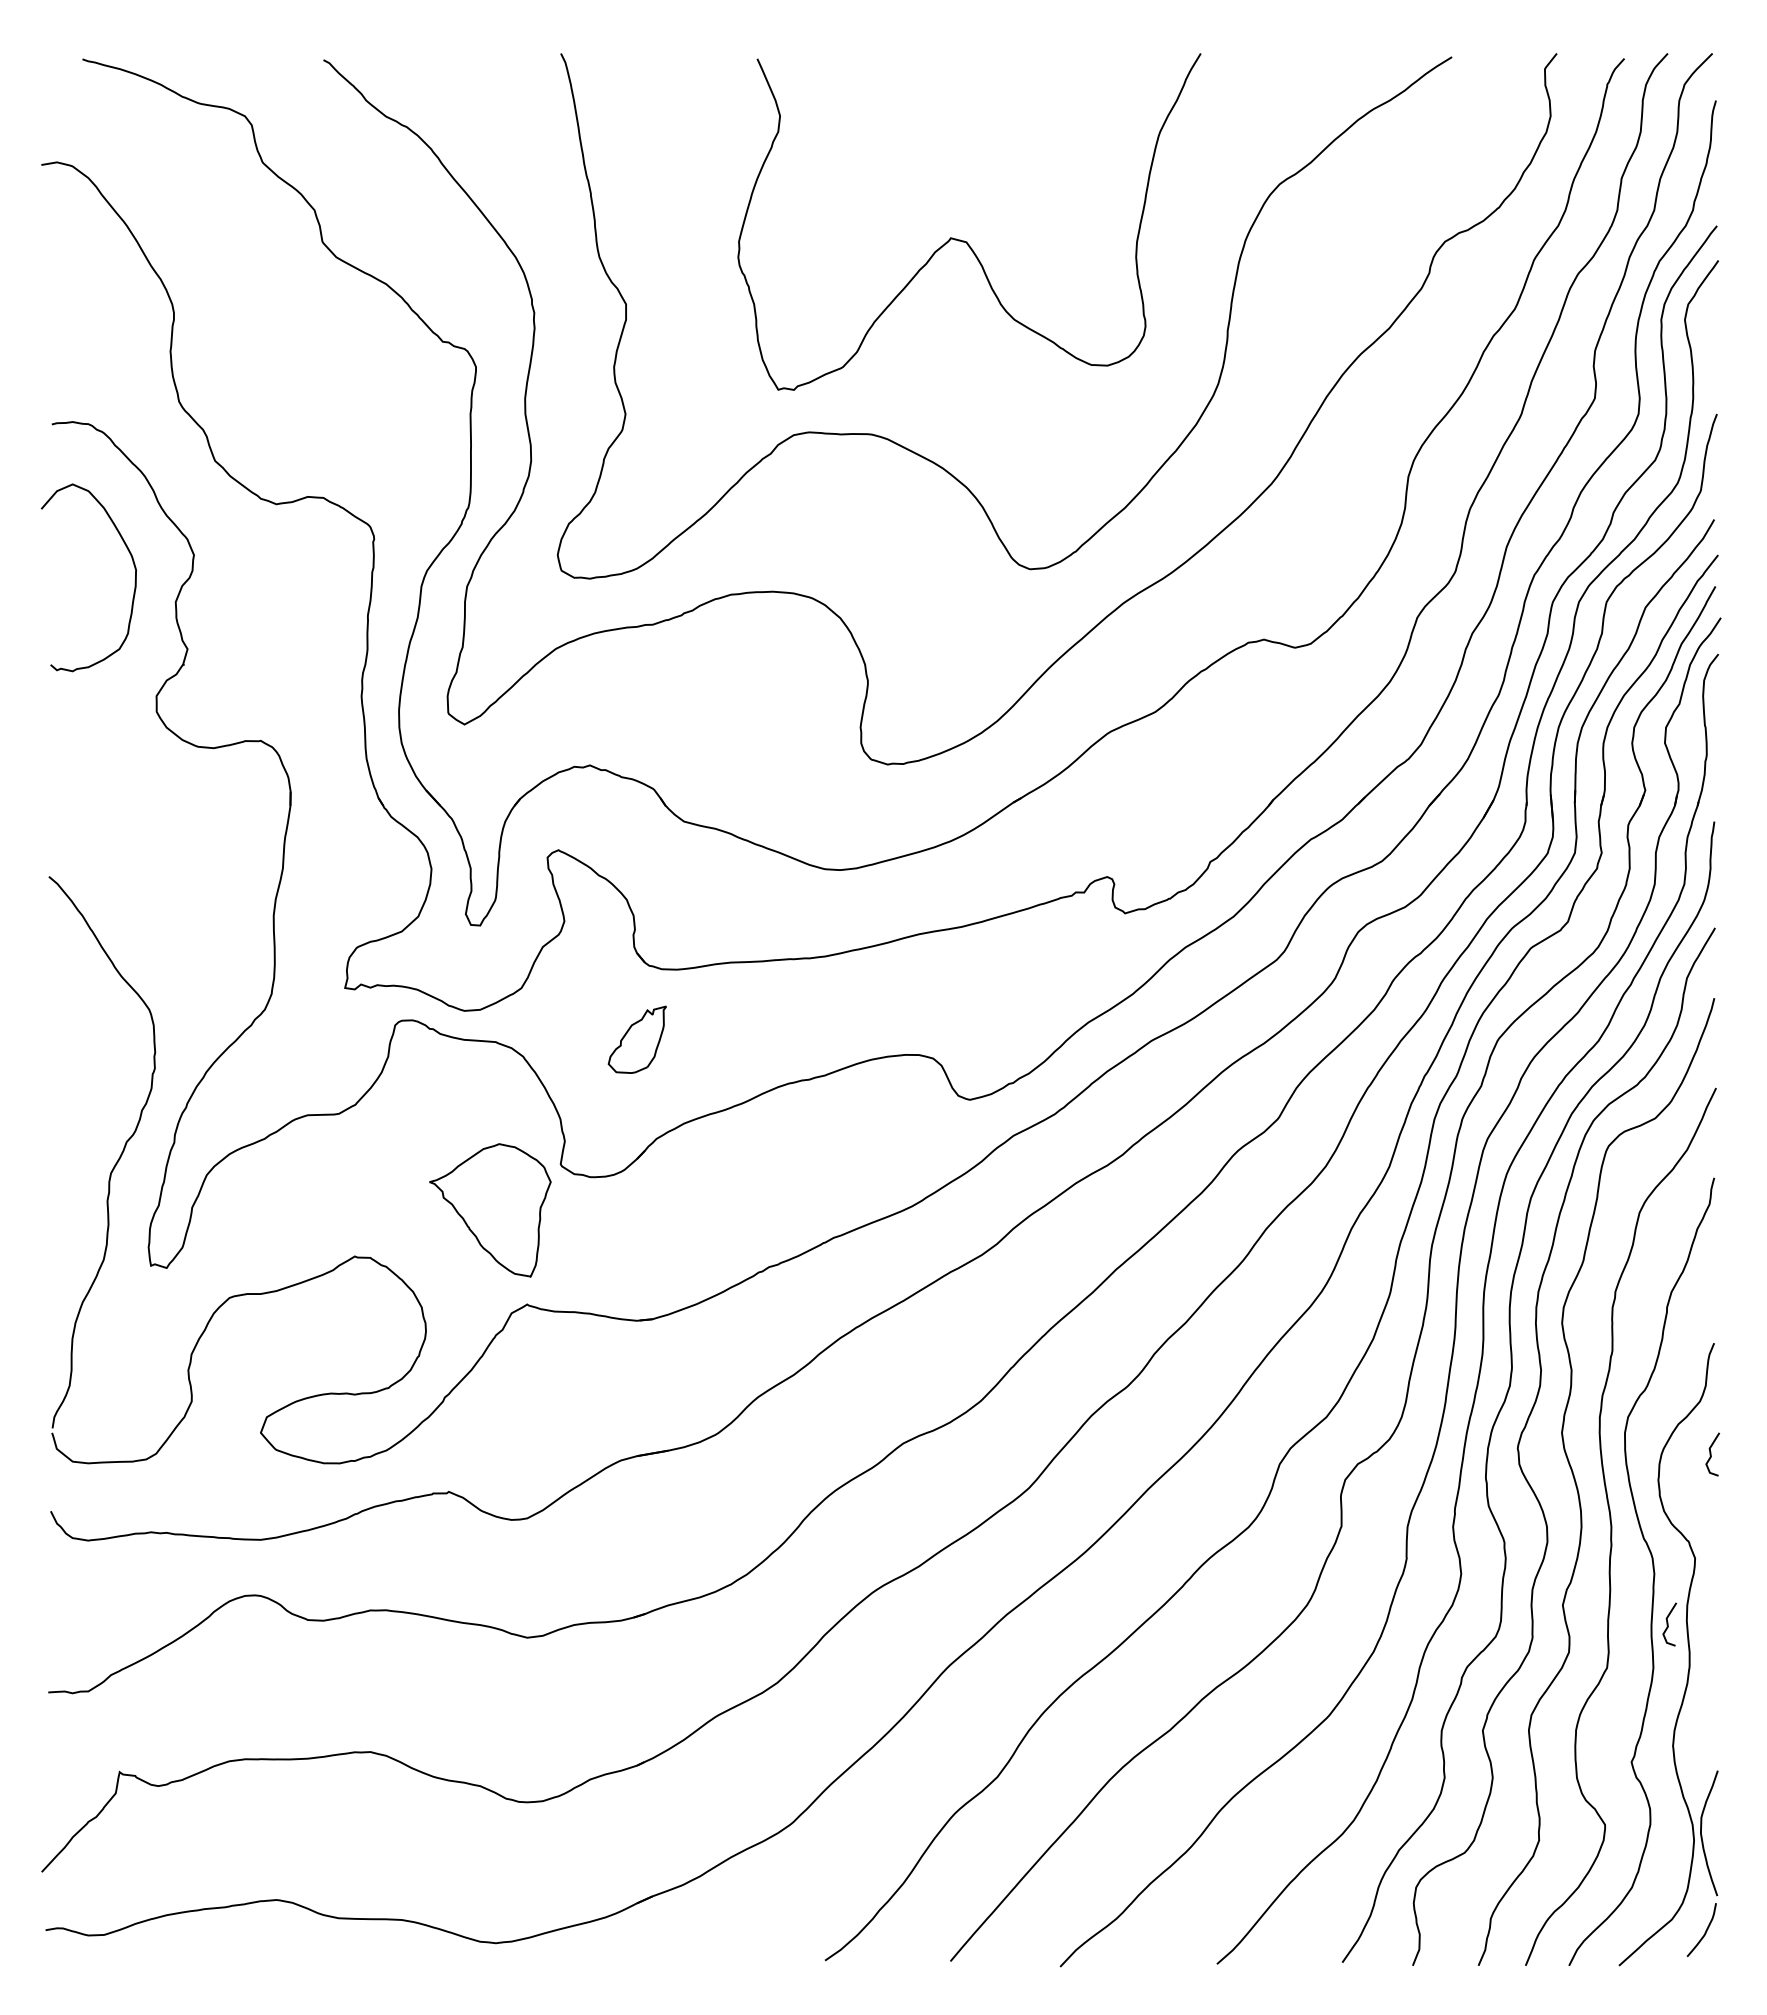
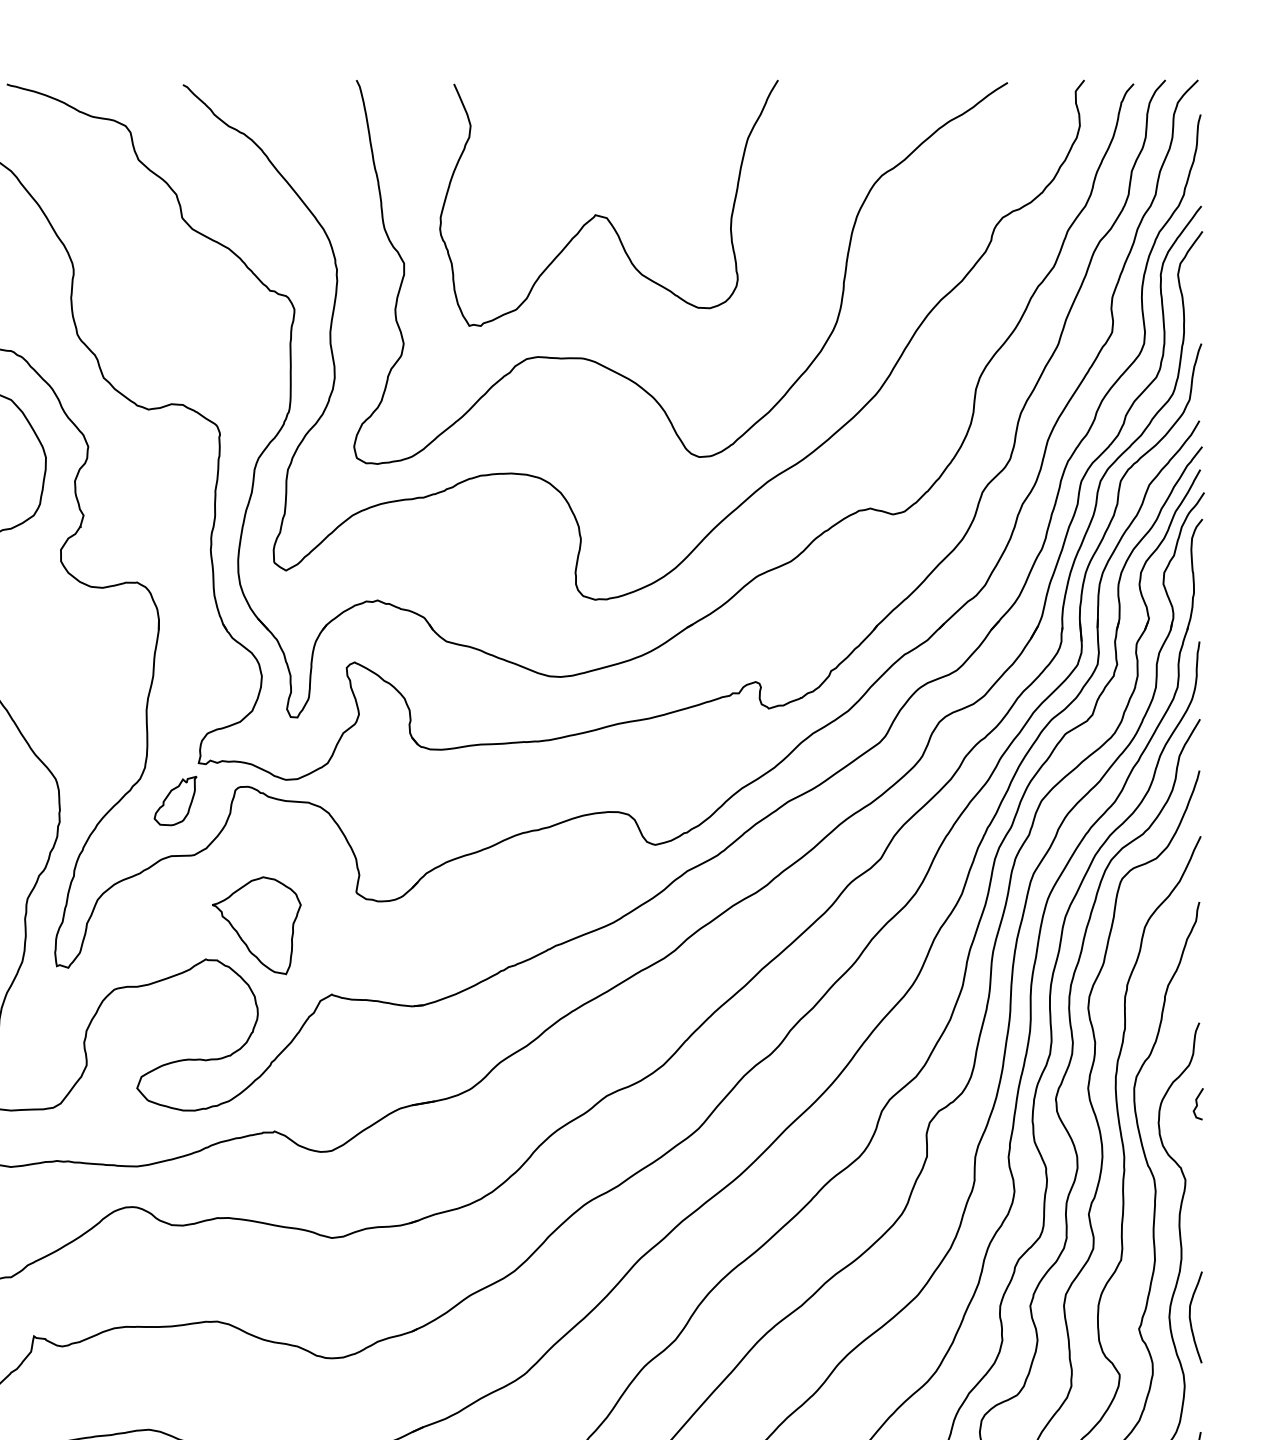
curve: (964, 240) -> (605, 216), moved
part: (636, 1039) -> (174, 800), moved
part: (490, 1210) -> (256, 925), moved
curve: (1668, 1624) -> (1166, 1228), removed
curve: (1702, 1835) -> (1190, 1319), moved

